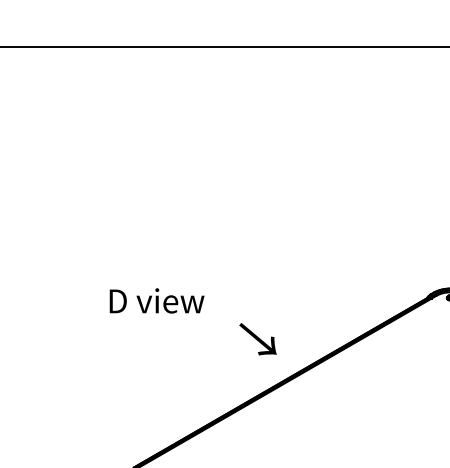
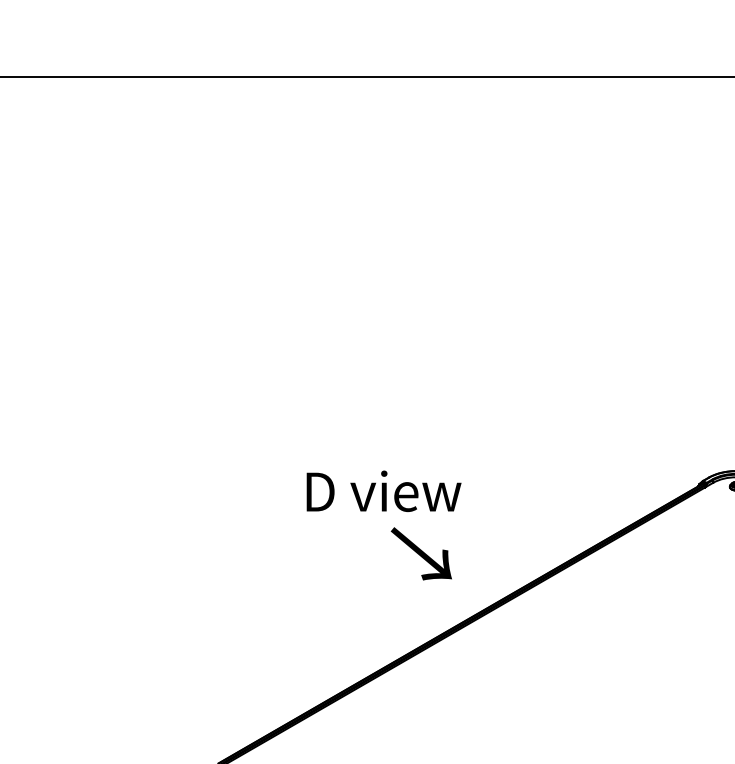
text: (156, 300) -> (383, 490), moved

